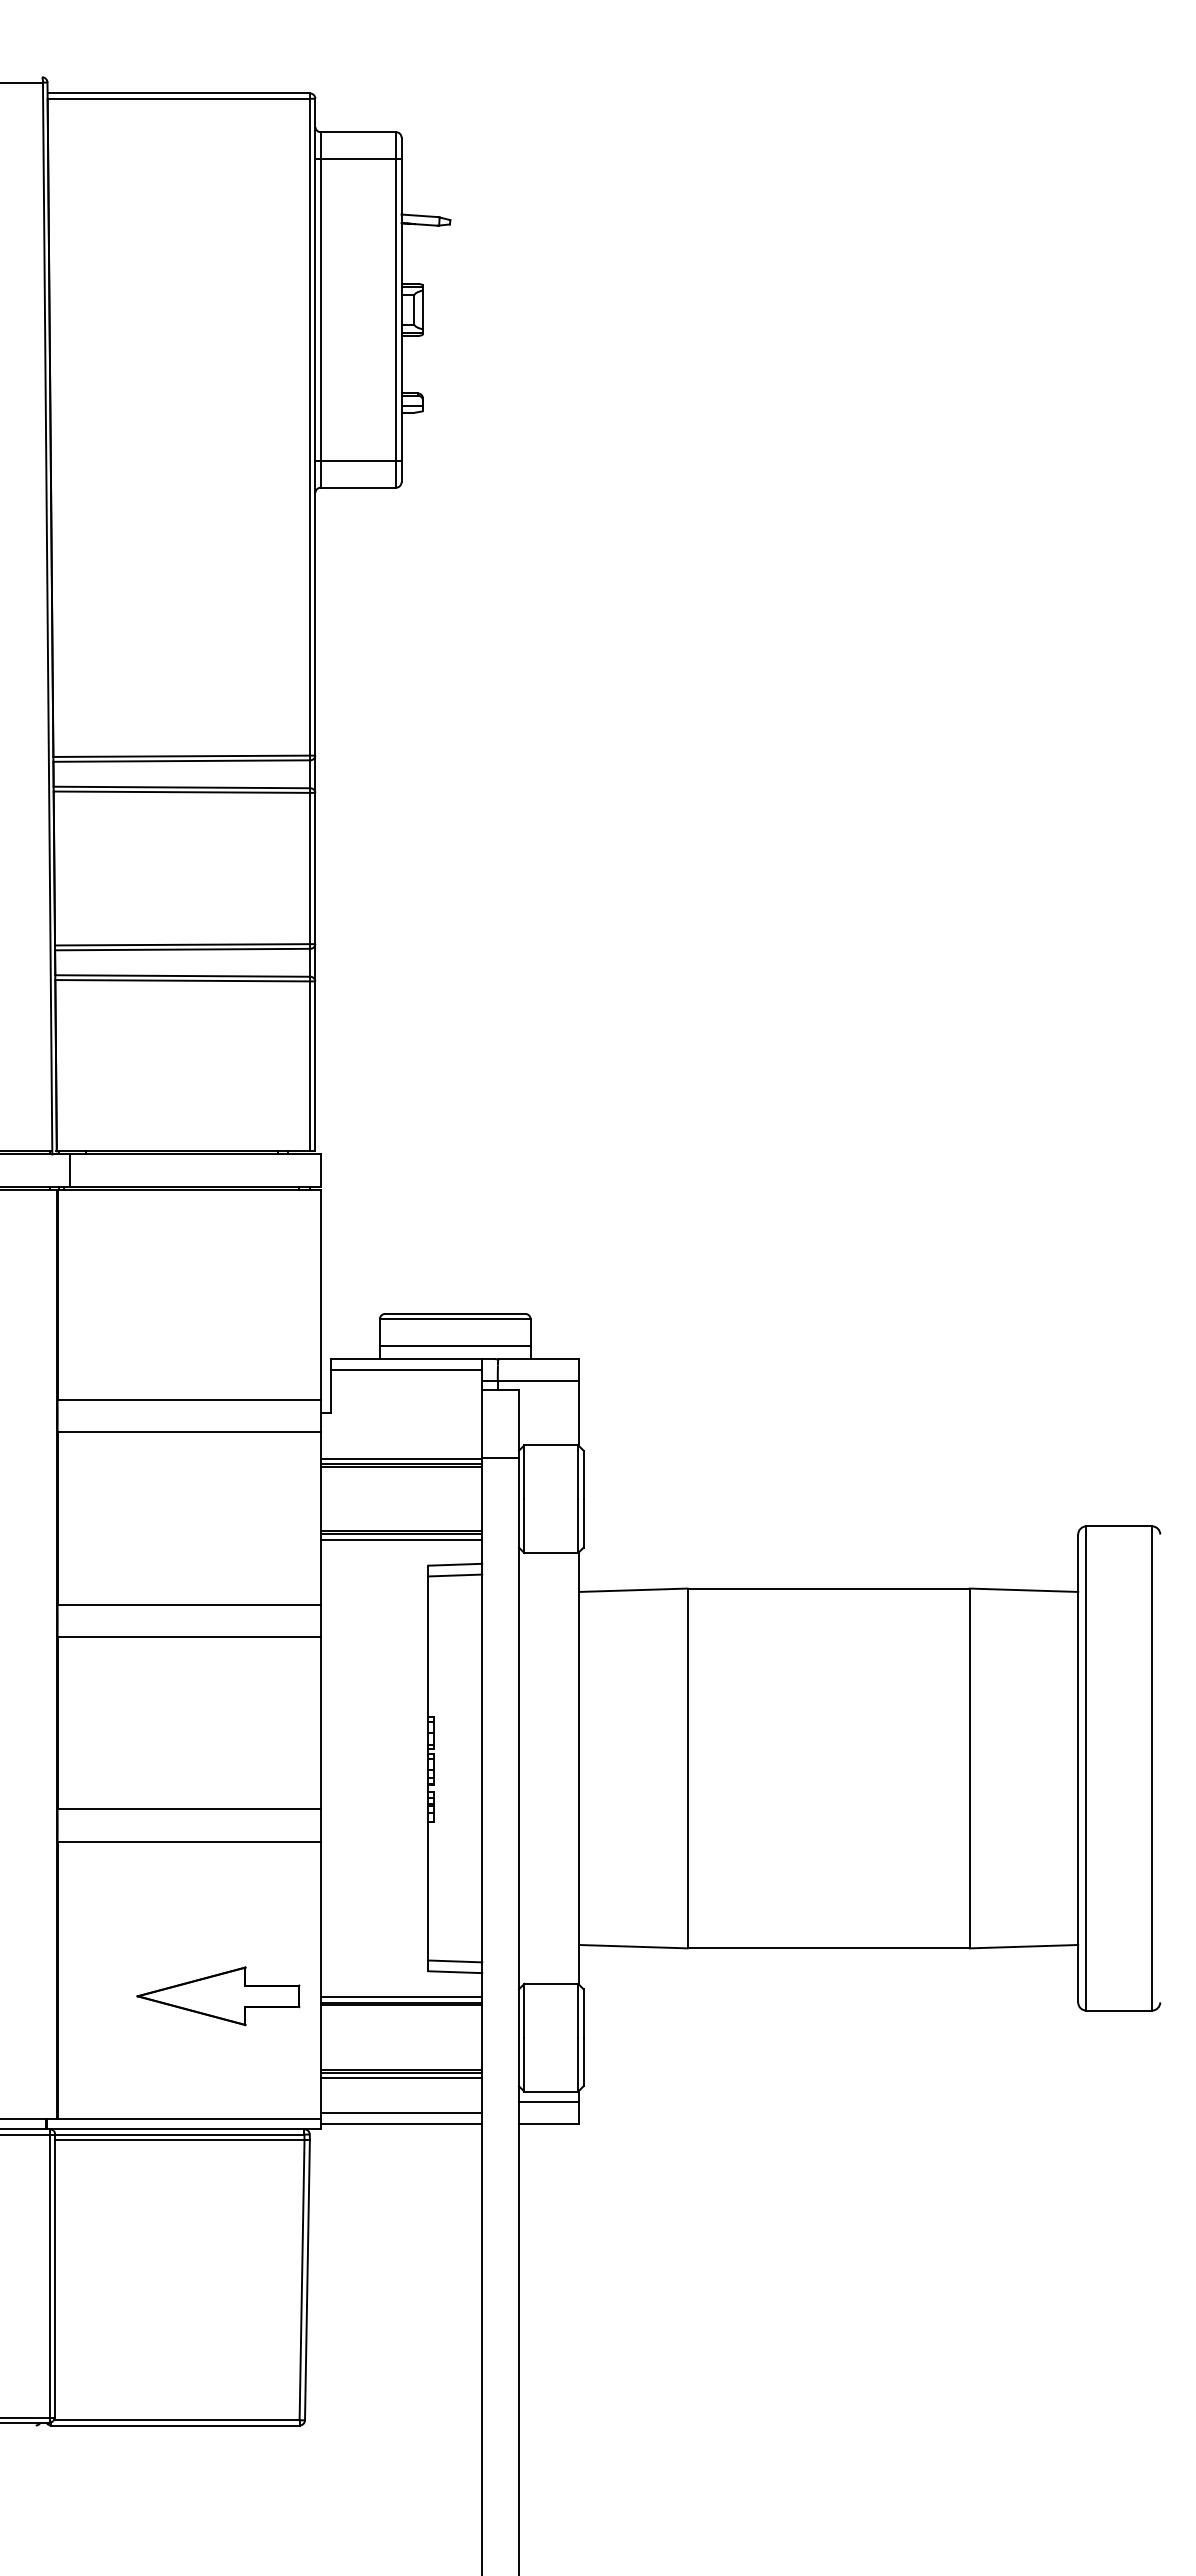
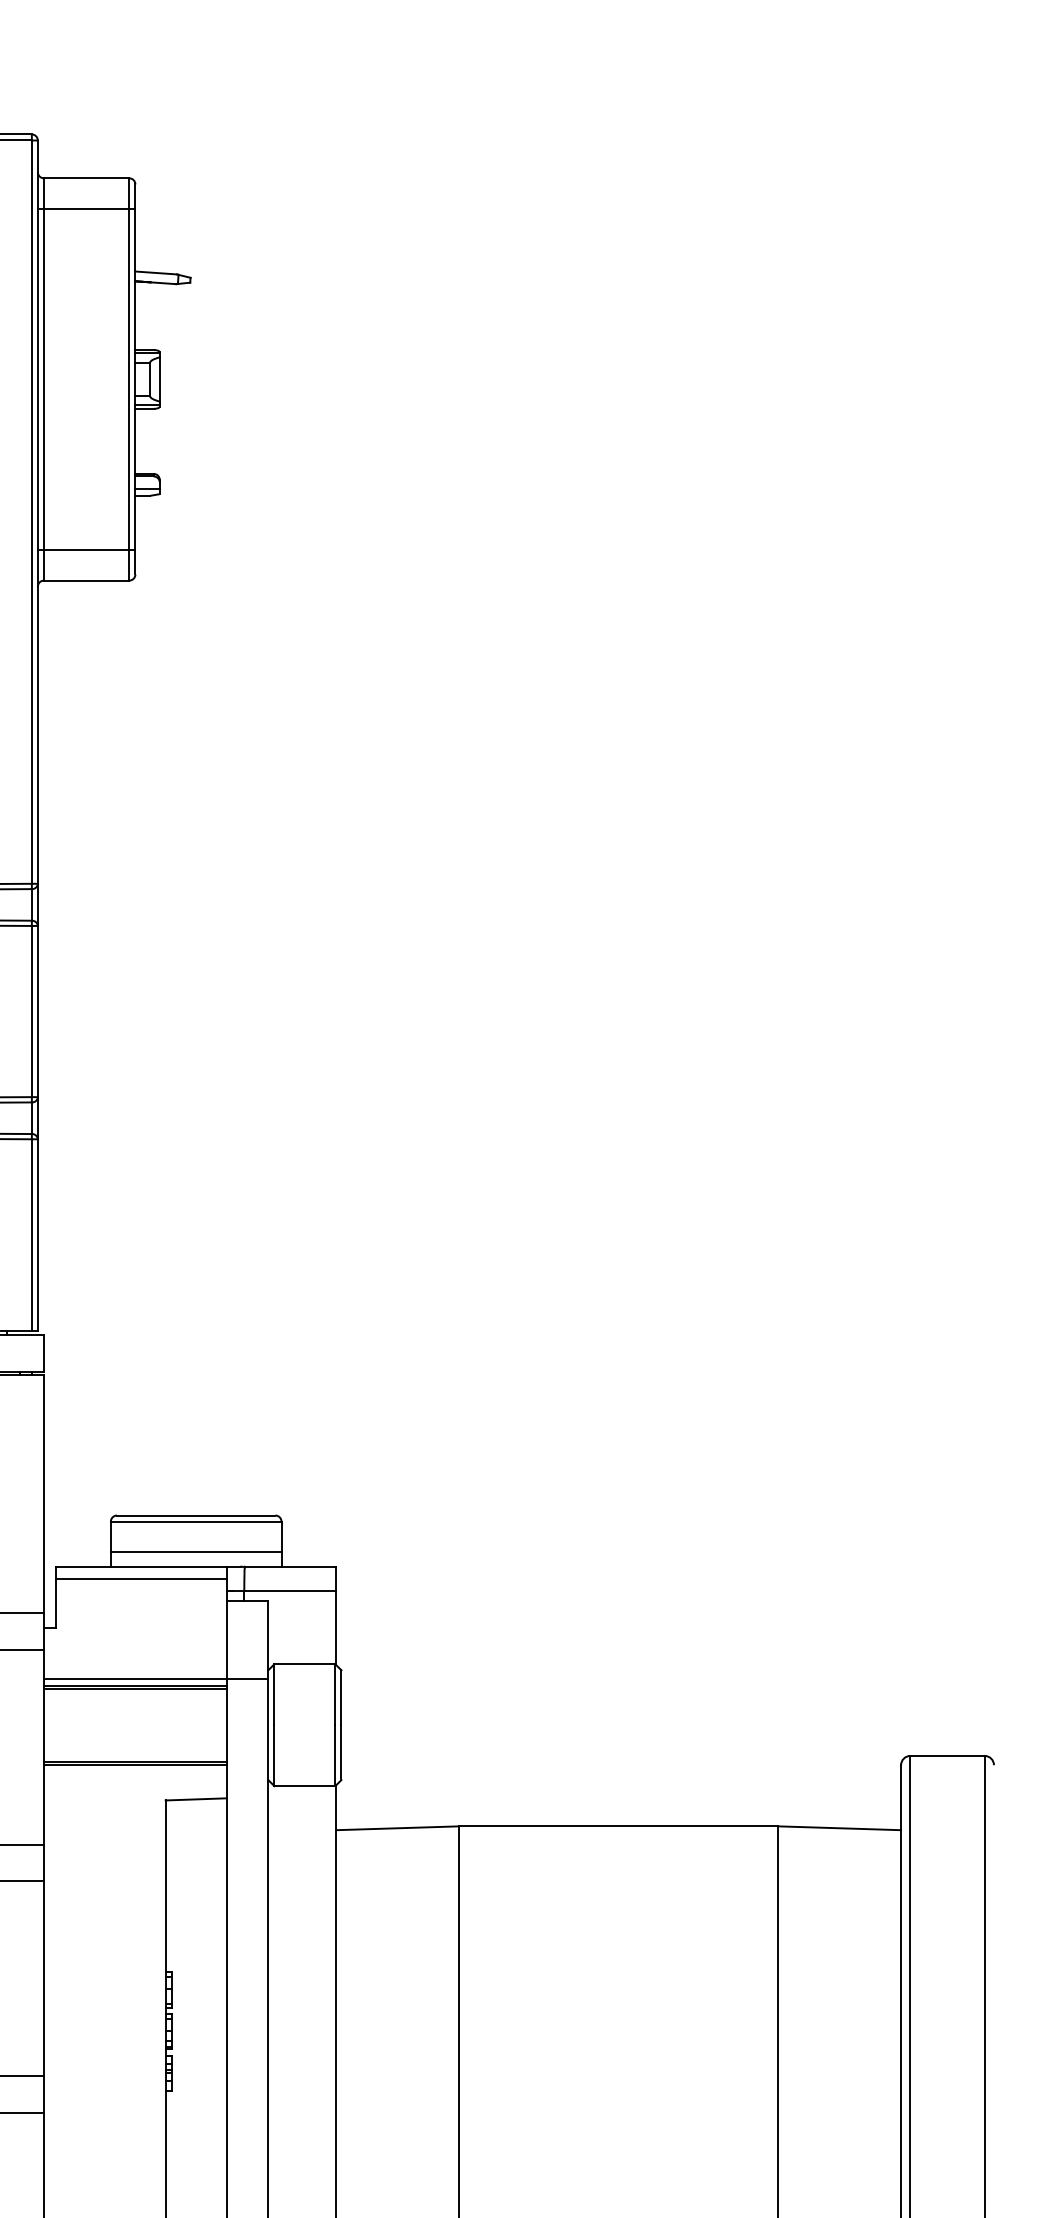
line: (401, 1539) -> (135, 1770), removed
line: (455, 1575) -> (196, 1811), removed

